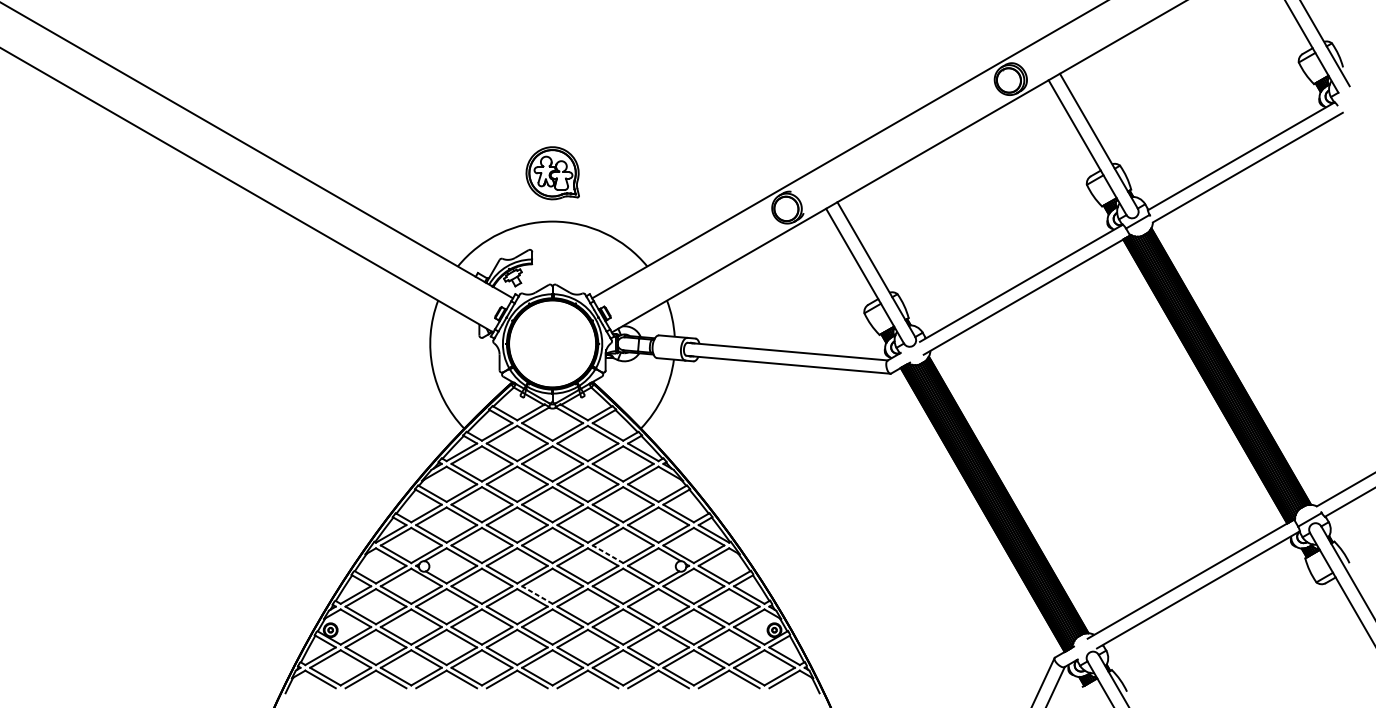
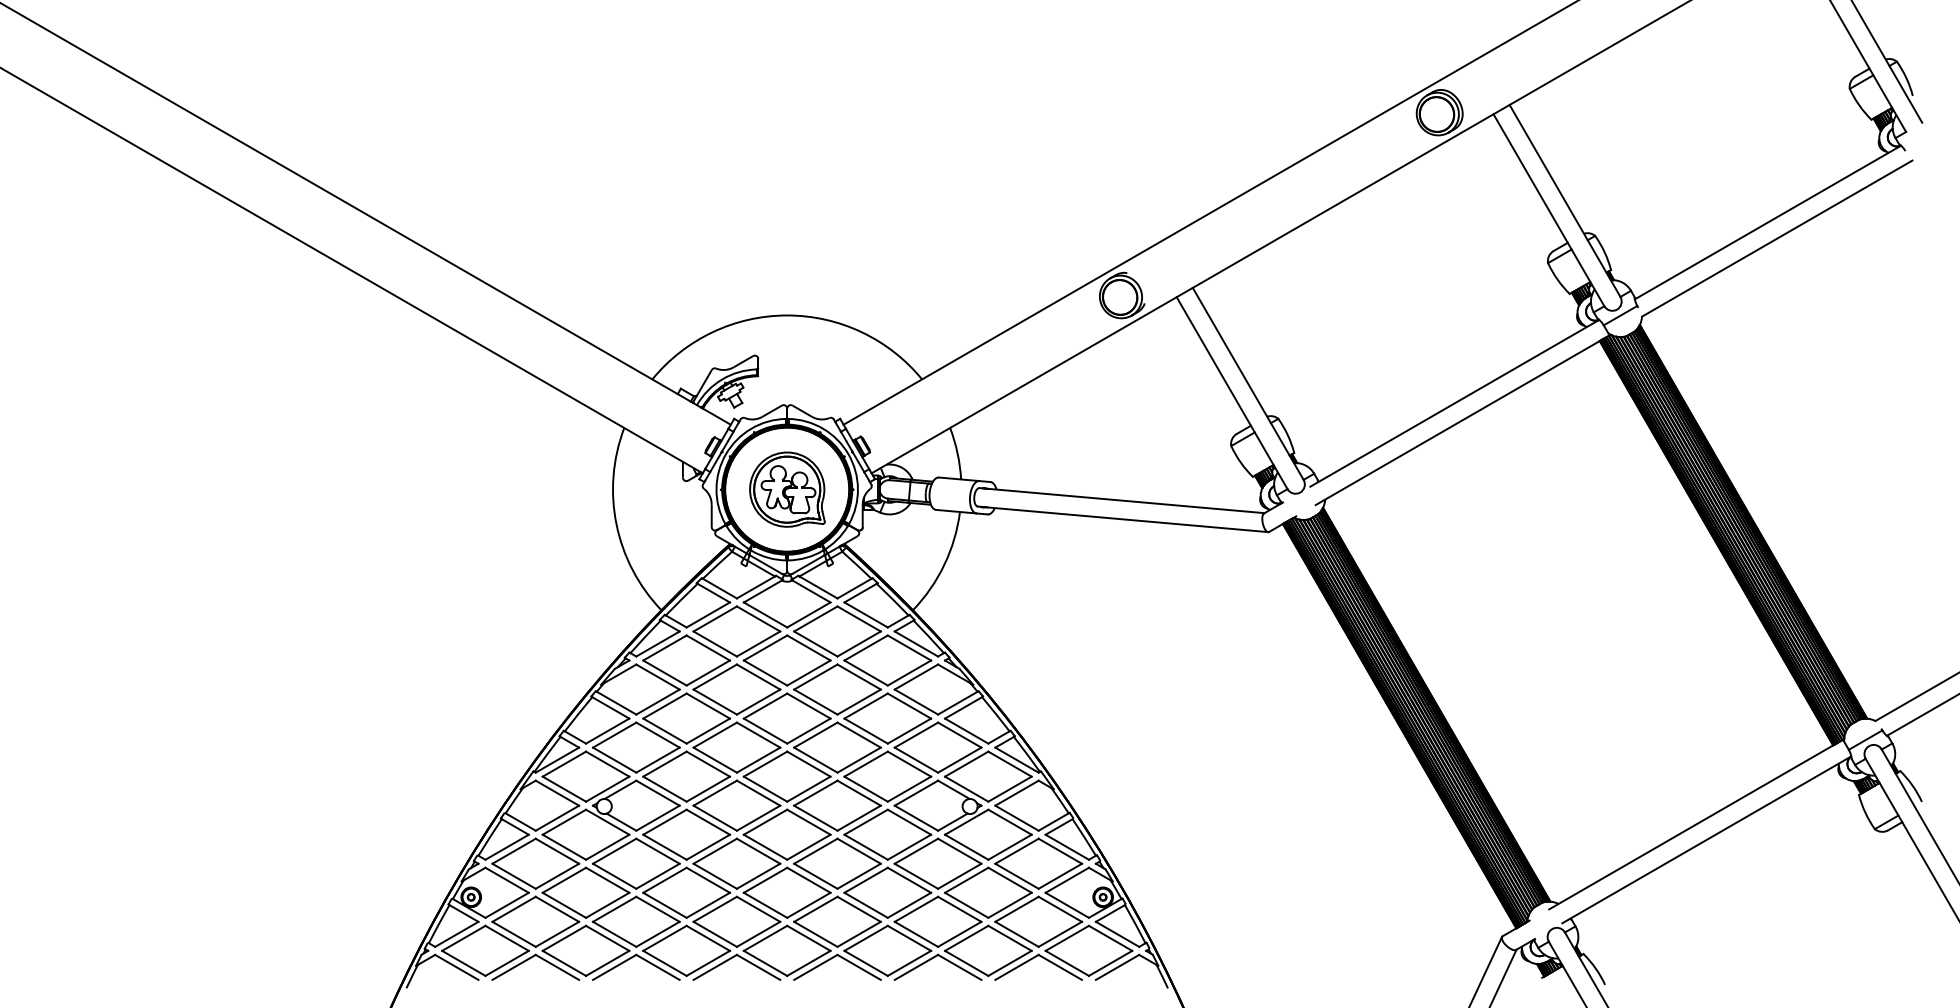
part: (552, 173) -> (787, 489), moved
line: (607, 553) -> (865, 788), dashed -> solid
line: (537, 595) -> (765, 847), dashed -> solid

